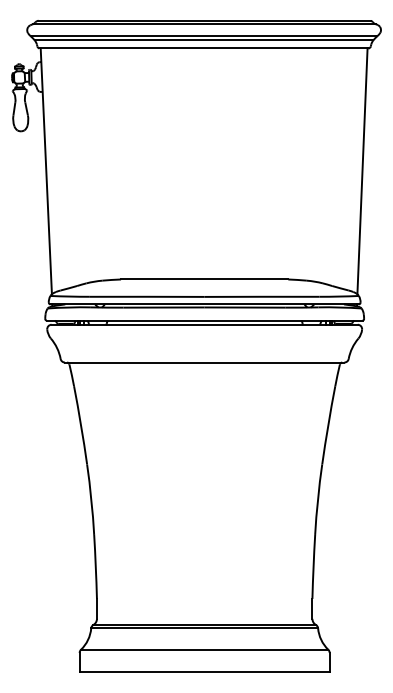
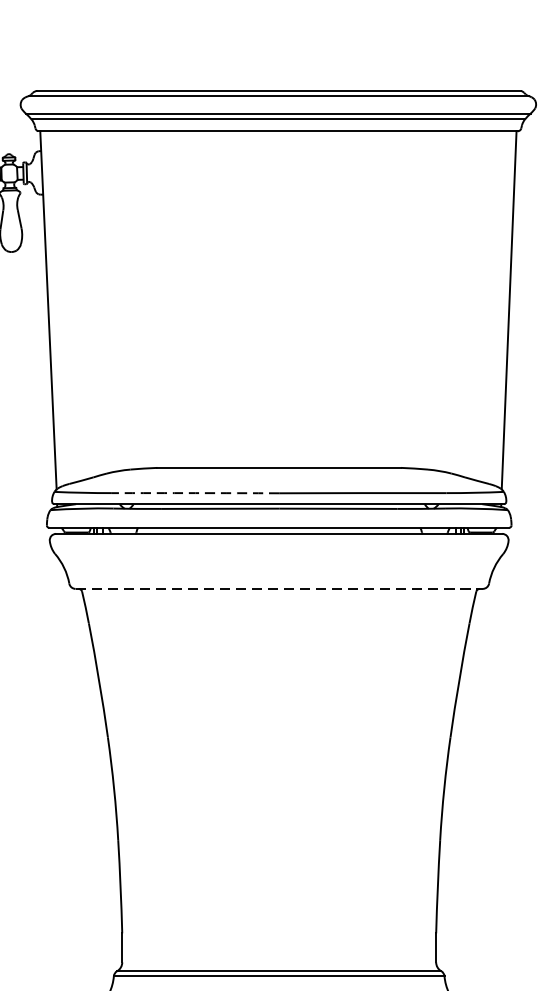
arc: (147, 296) -> (195, 492), solid -> dashed
line: (204, 362) -> (278, 588), solid -> dashed

